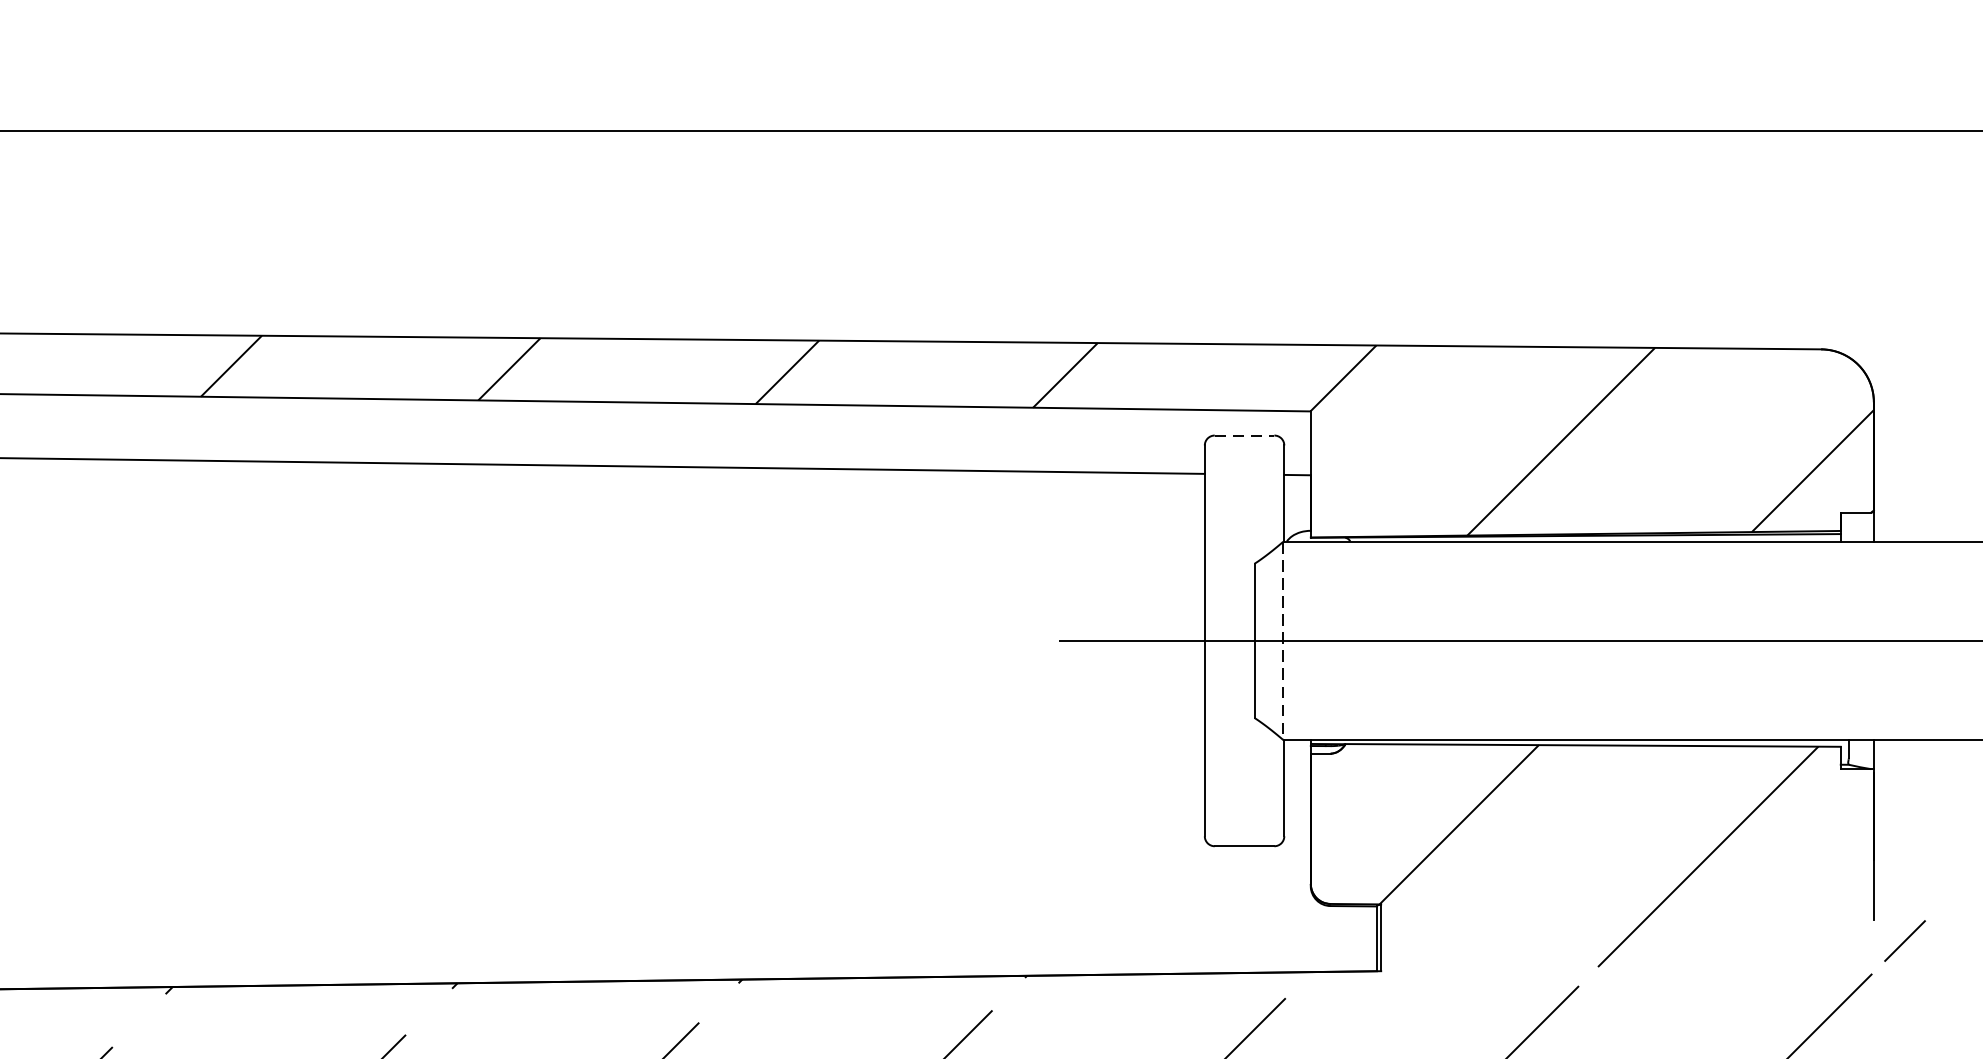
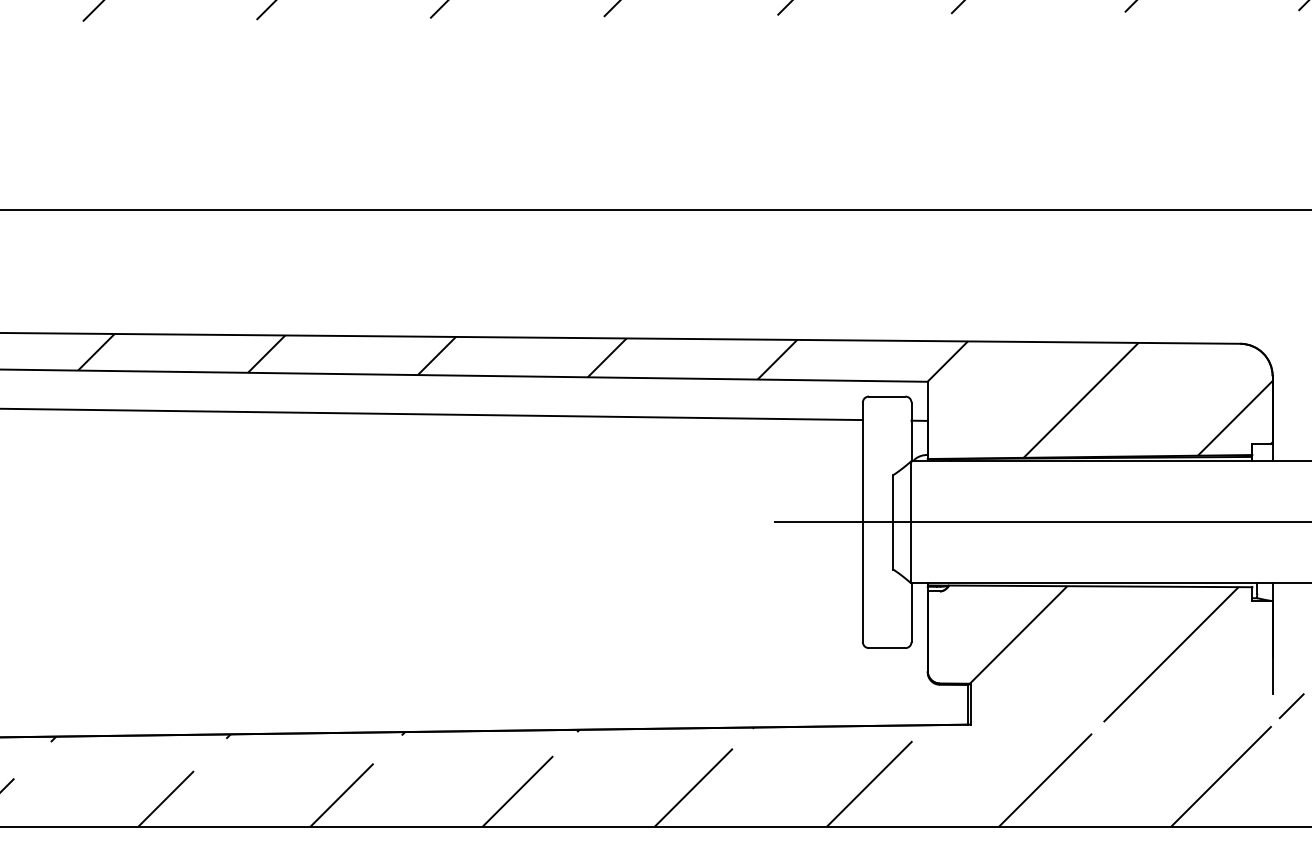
line: (1245, 435) -> (887, 396), dashed -> solid
line: (1282, 641) -> (910, 522), dashed -> solid

